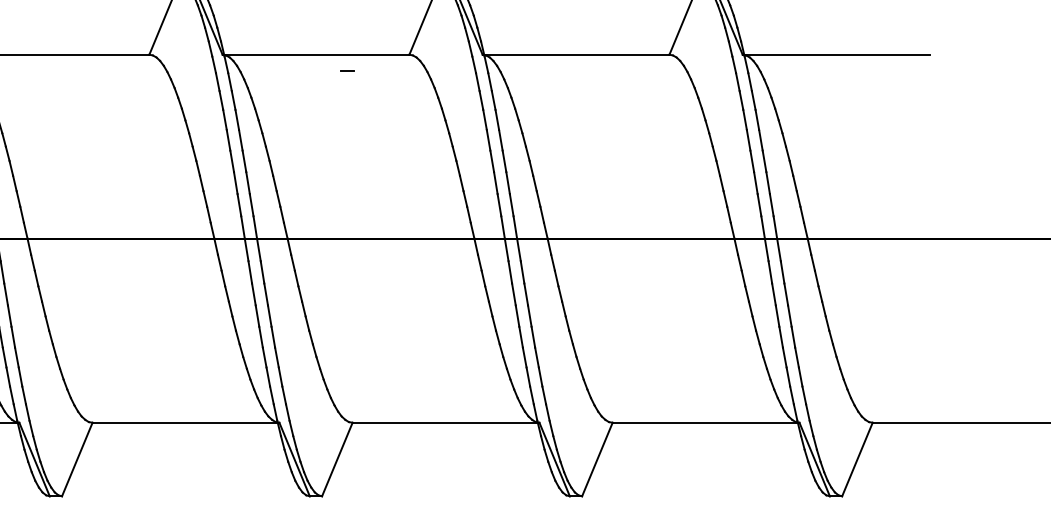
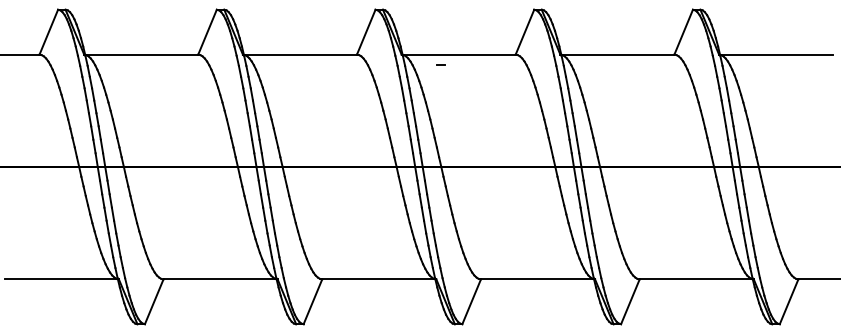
line: (346, 70) -> (440, 64), moved

